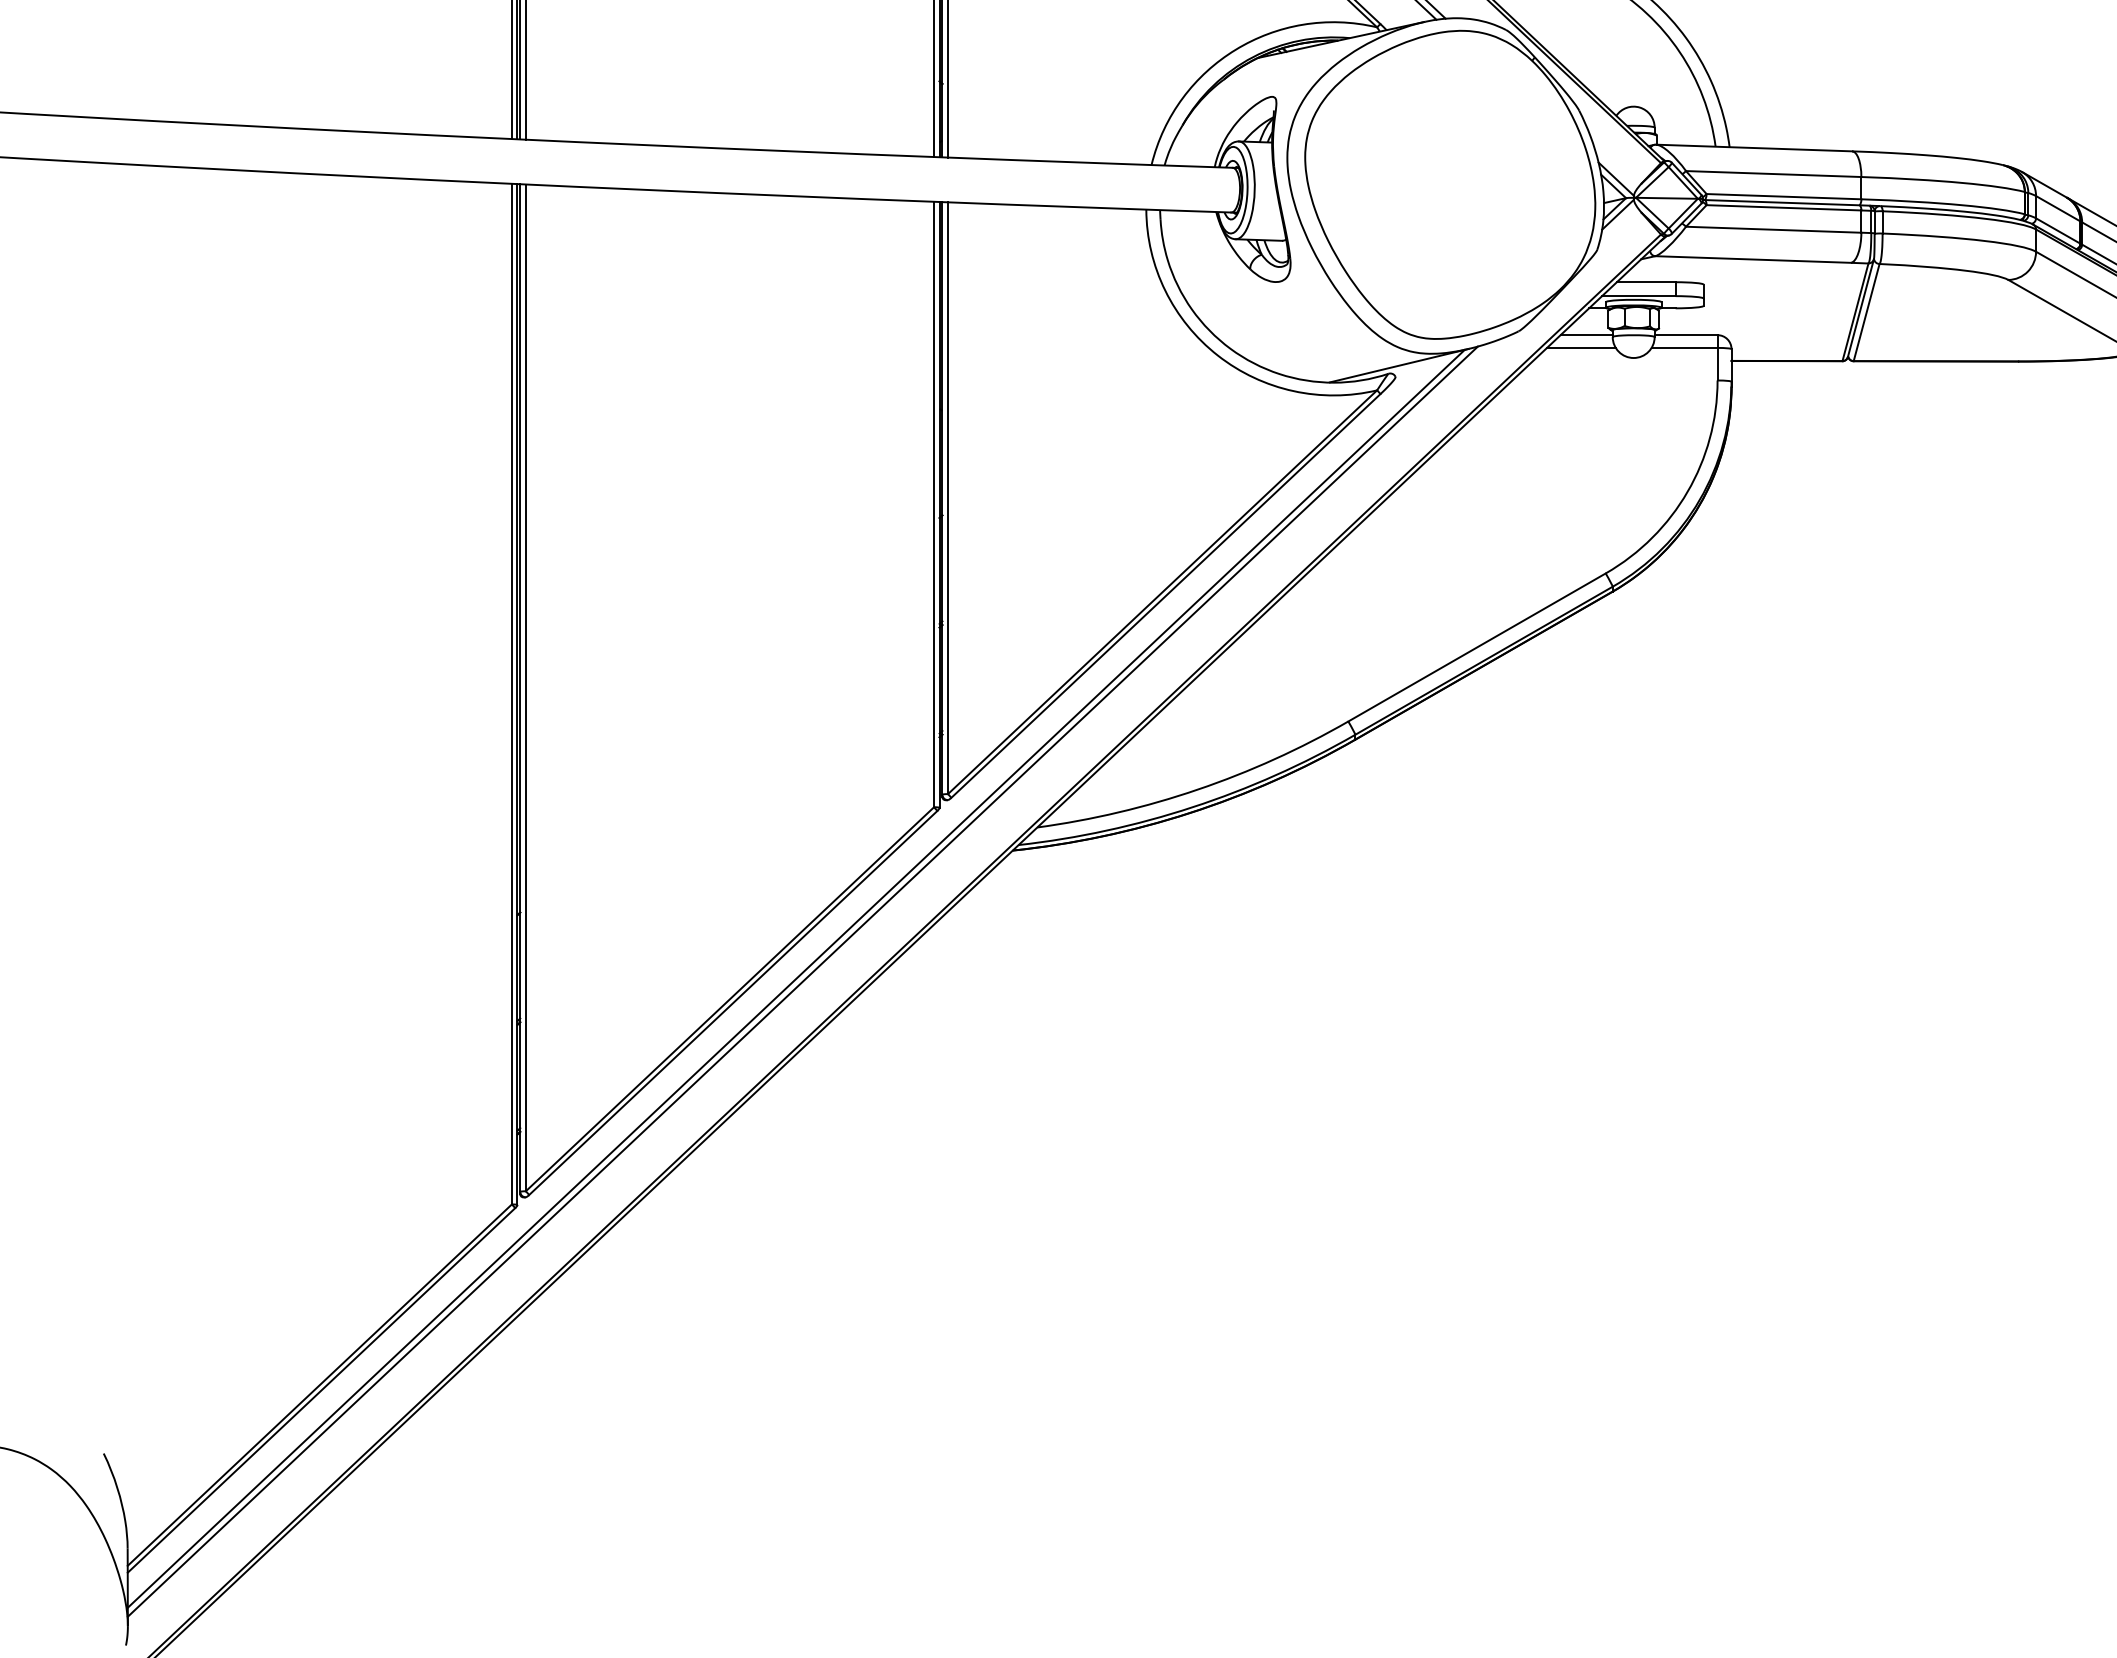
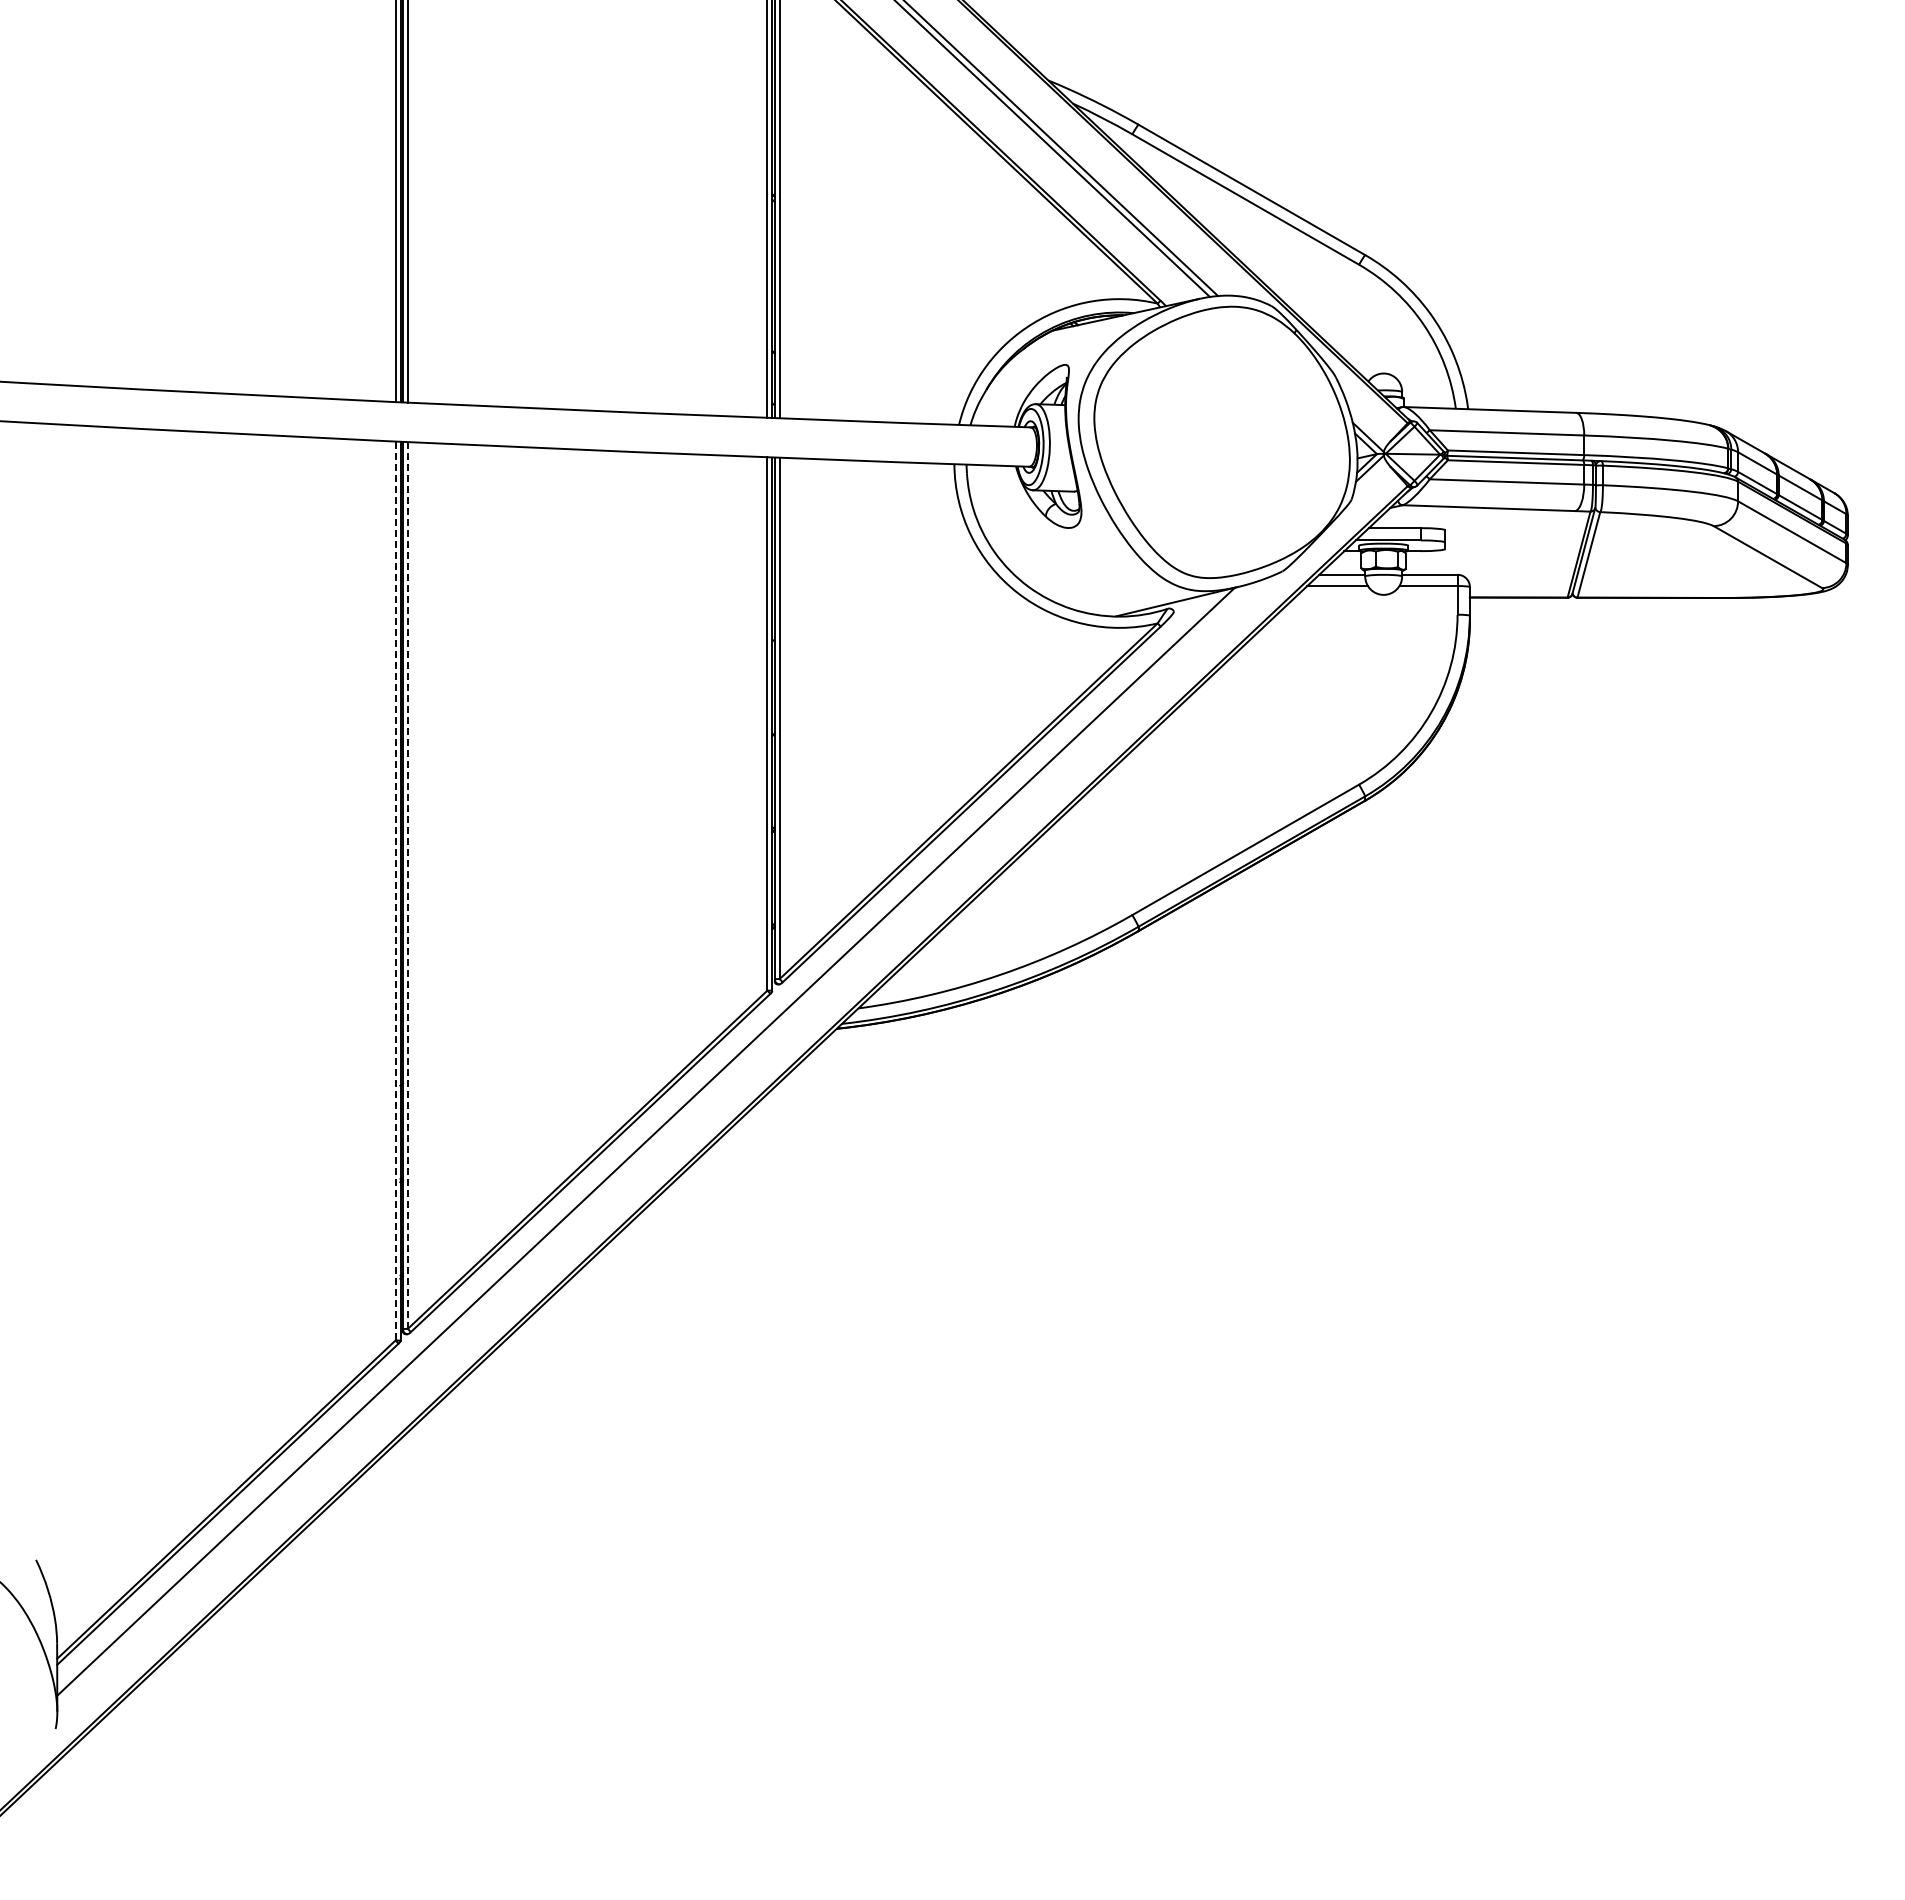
line: (525, 686) -> (407, 884), solid -> dashed
line: (511, 694) -> (395, 891), solid -> dashed
line: (802, 980) -> (651, 1143), removed

